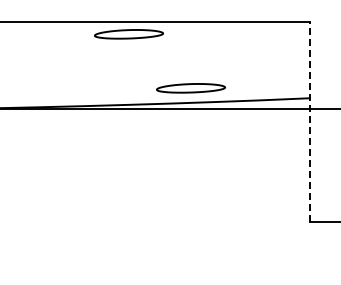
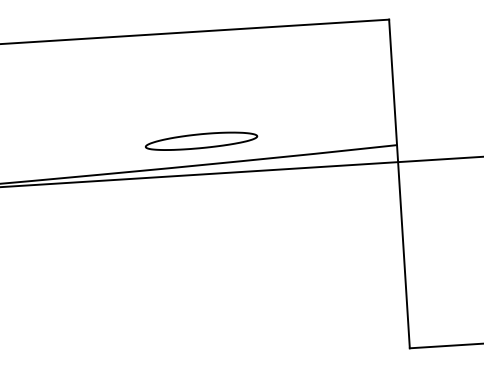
part: (128, 34) -> (93, 59), removed
line: (309, 121) -> (398, 183), dashed -> solid

